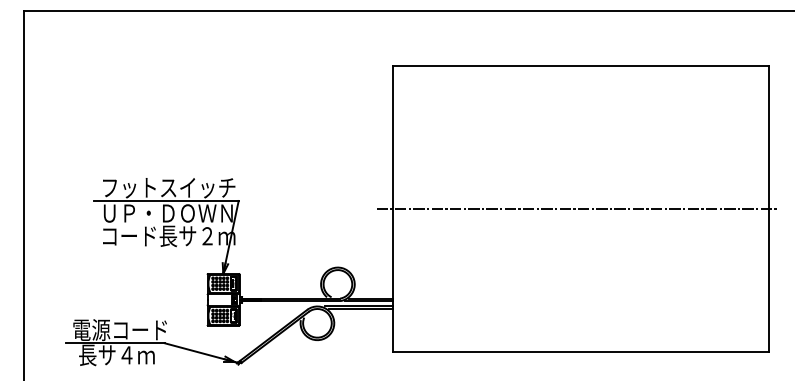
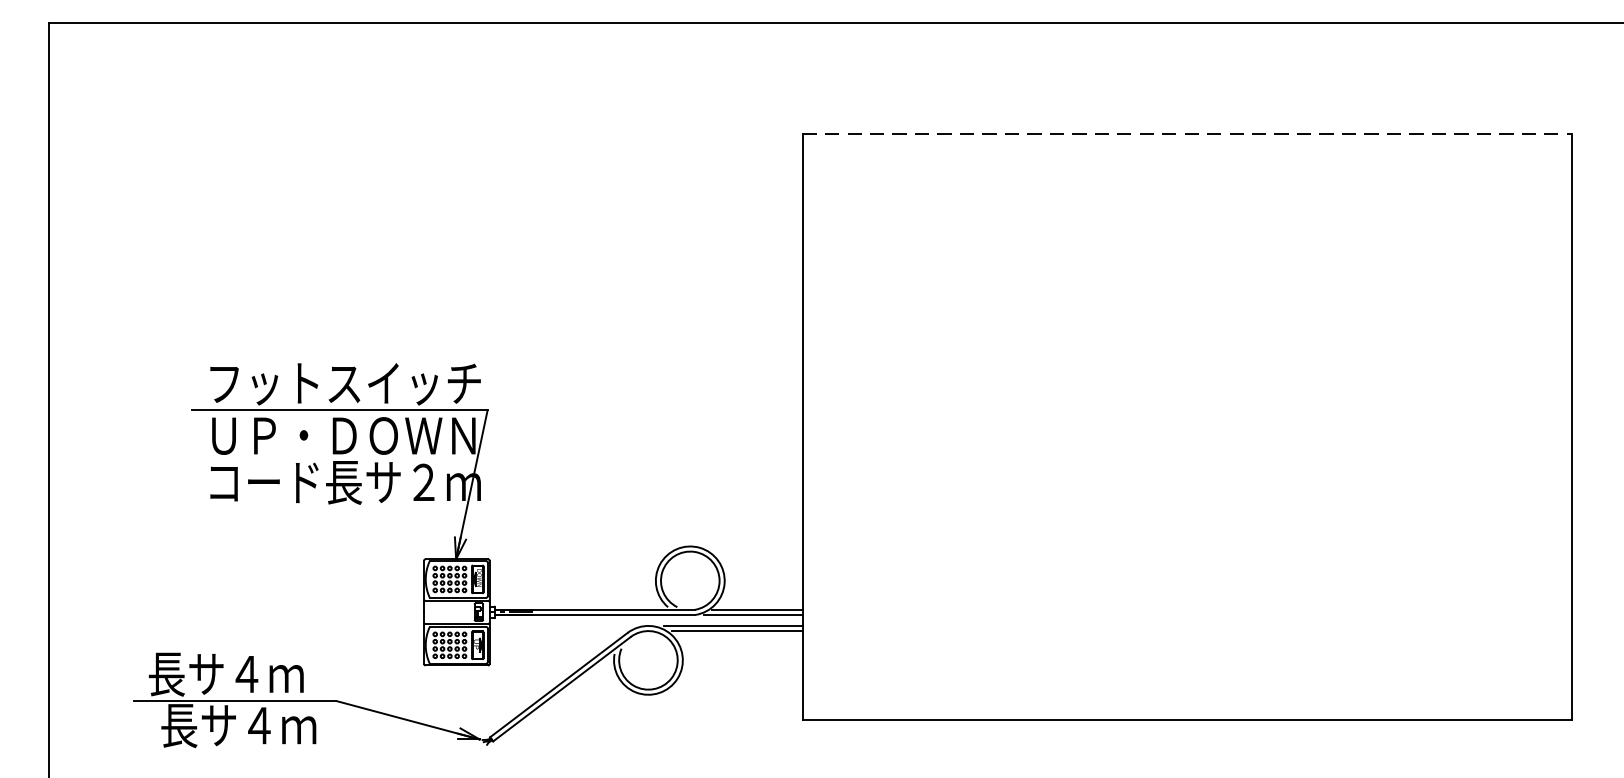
line: (581, 65) -> (1187, 133), solid -> dashed
line: (577, 208) -> (1179, 425), removed
text: (119, 330) -> (244, 675), 電源コード -> 長サ４ｍ

